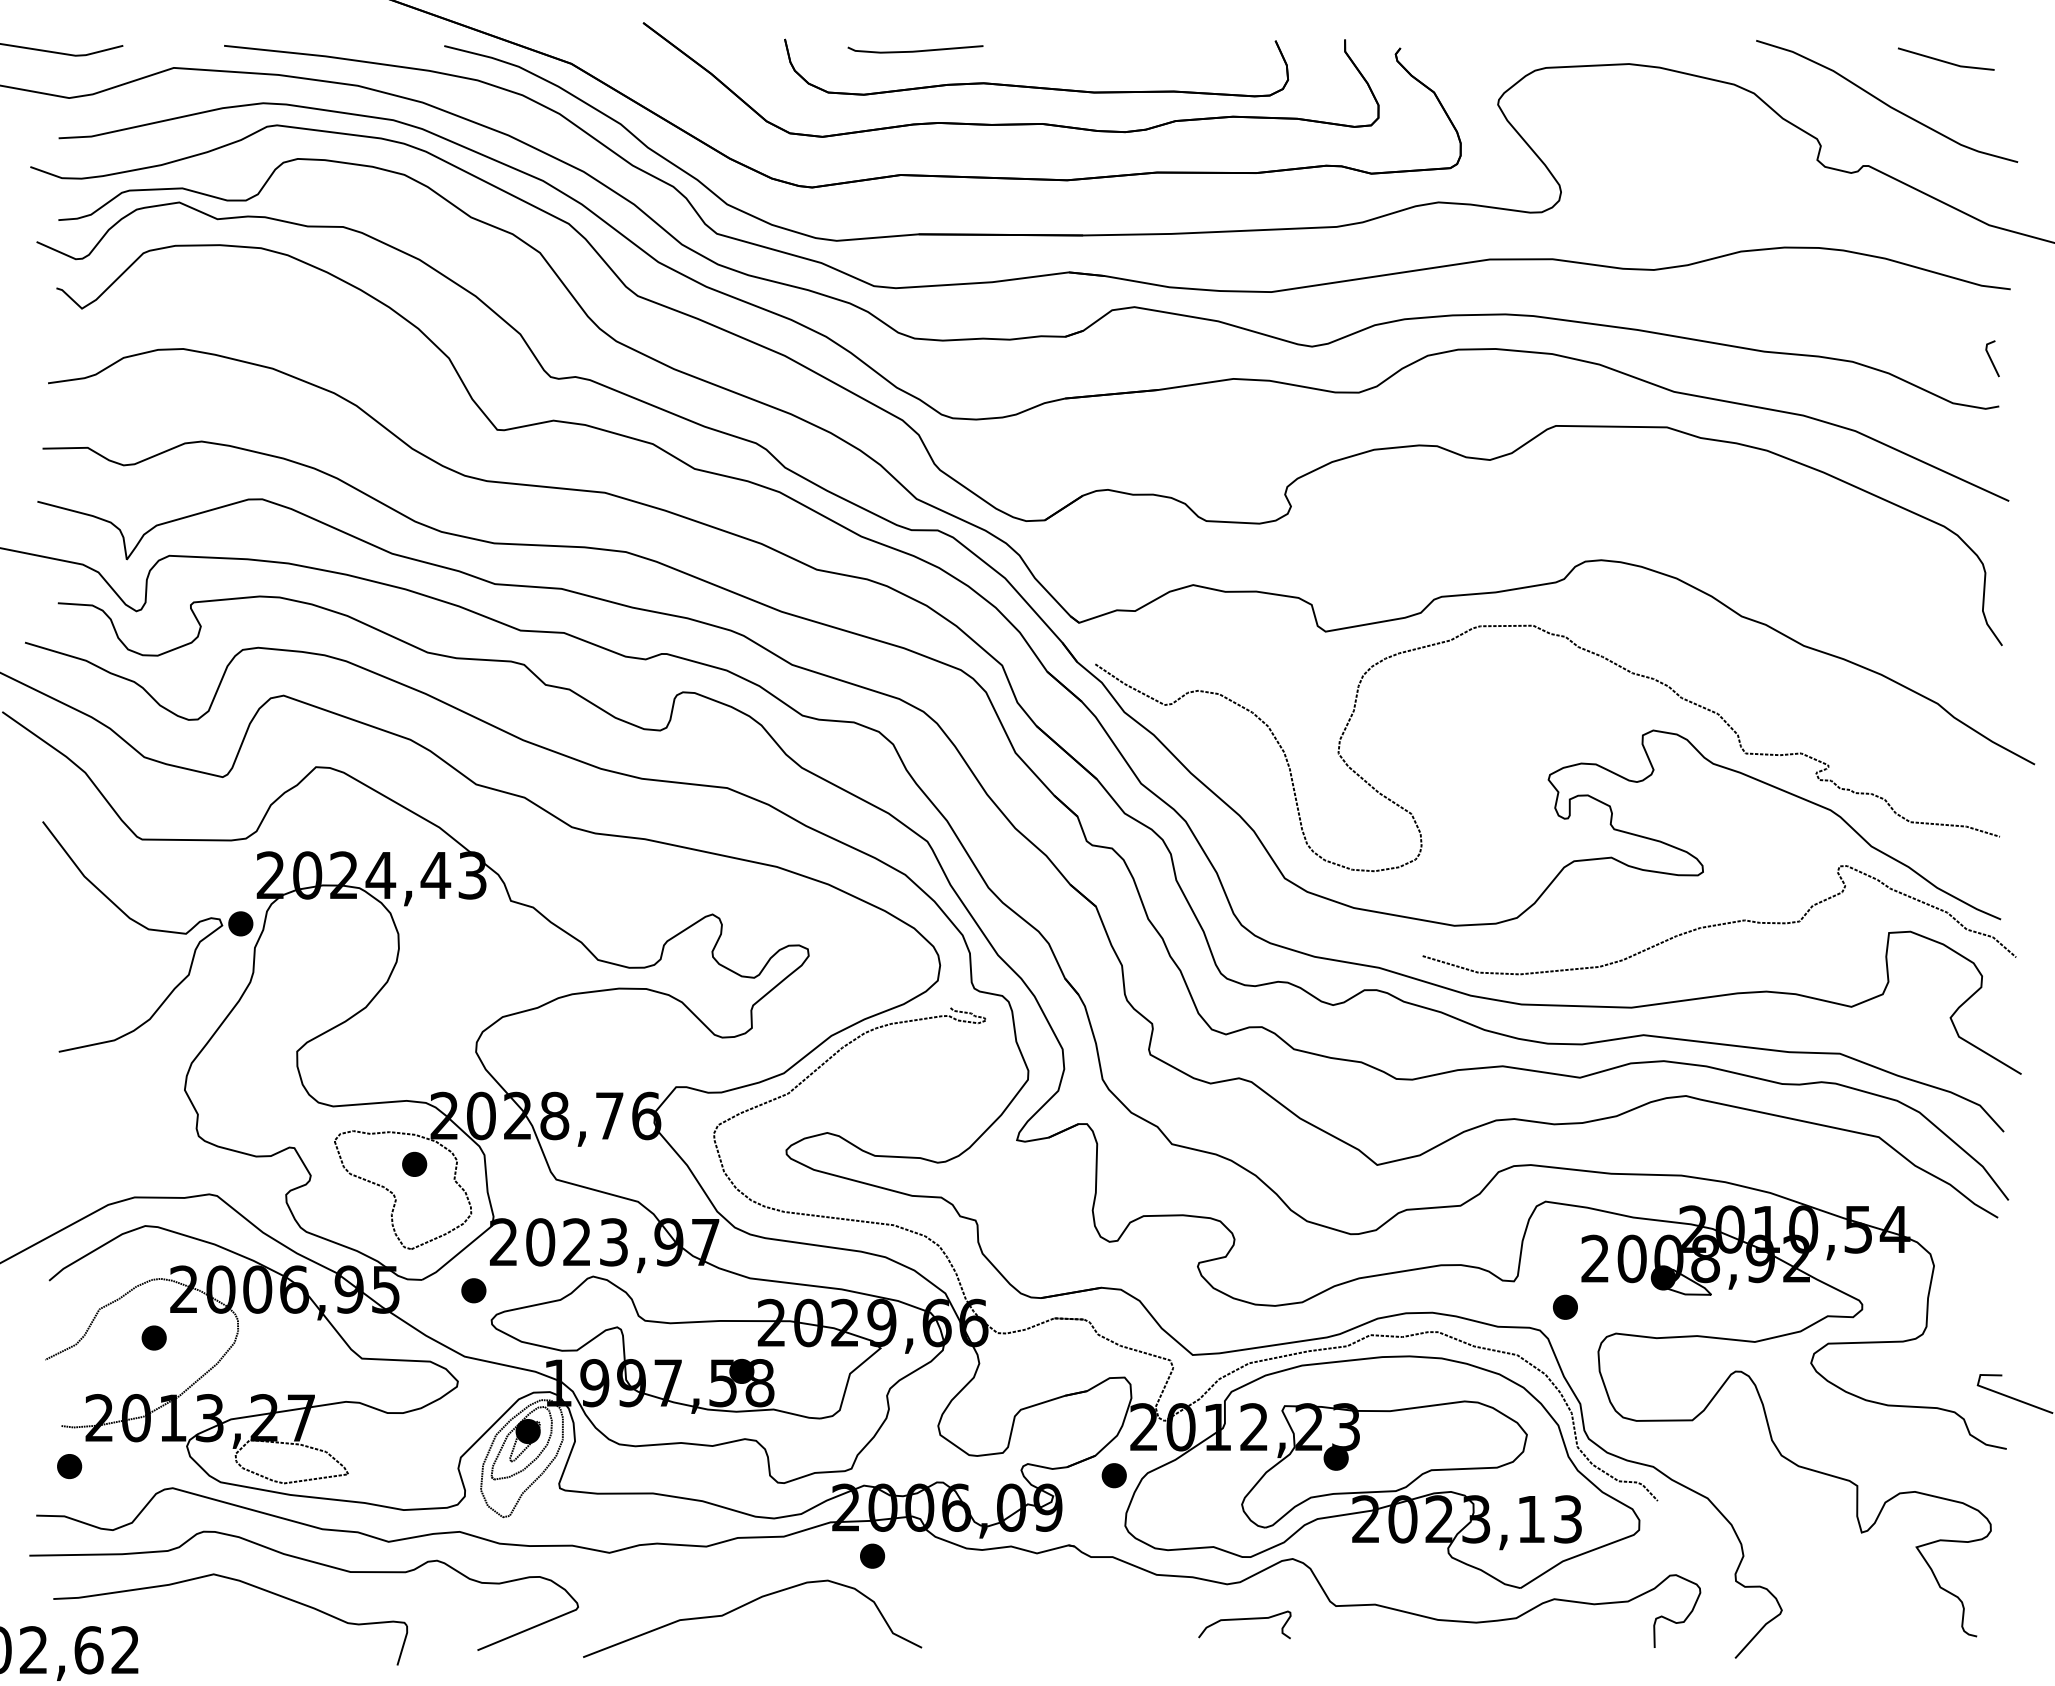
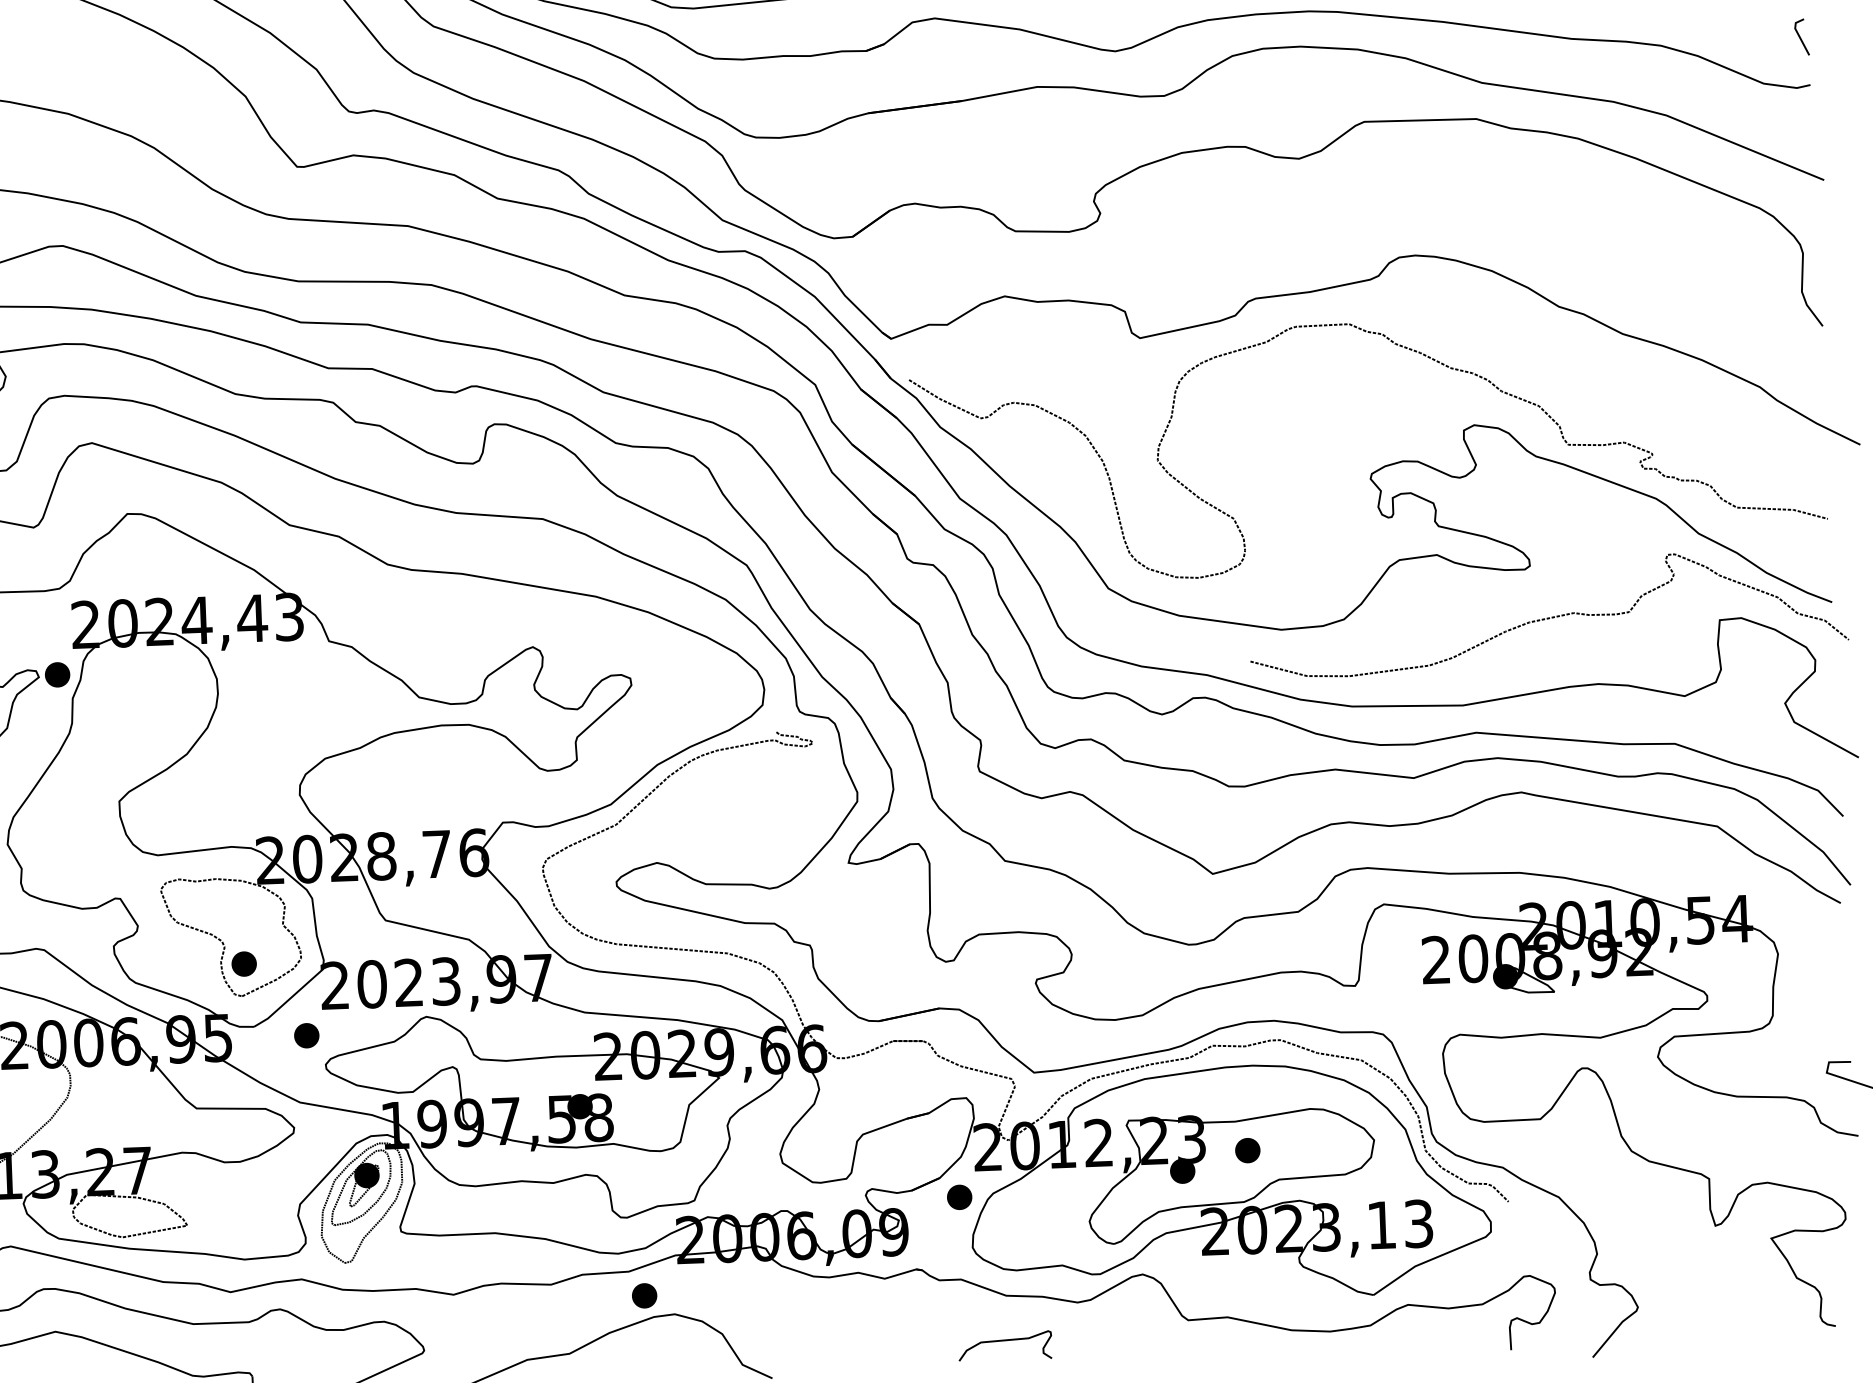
part: (414, 1163) -> (244, 963), moved
part: (1565, 1306) -> (1247, 1149), moved
part: (872, 1555) -> (644, 1295), moved
curve: (1244, 1619) -> (1004, 1340), moved

